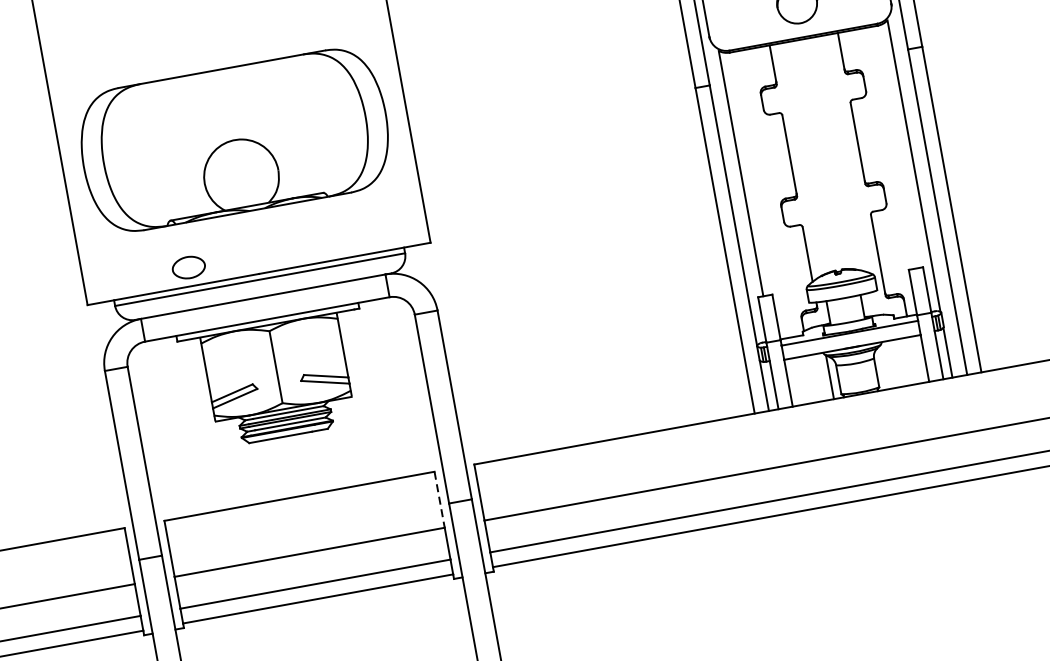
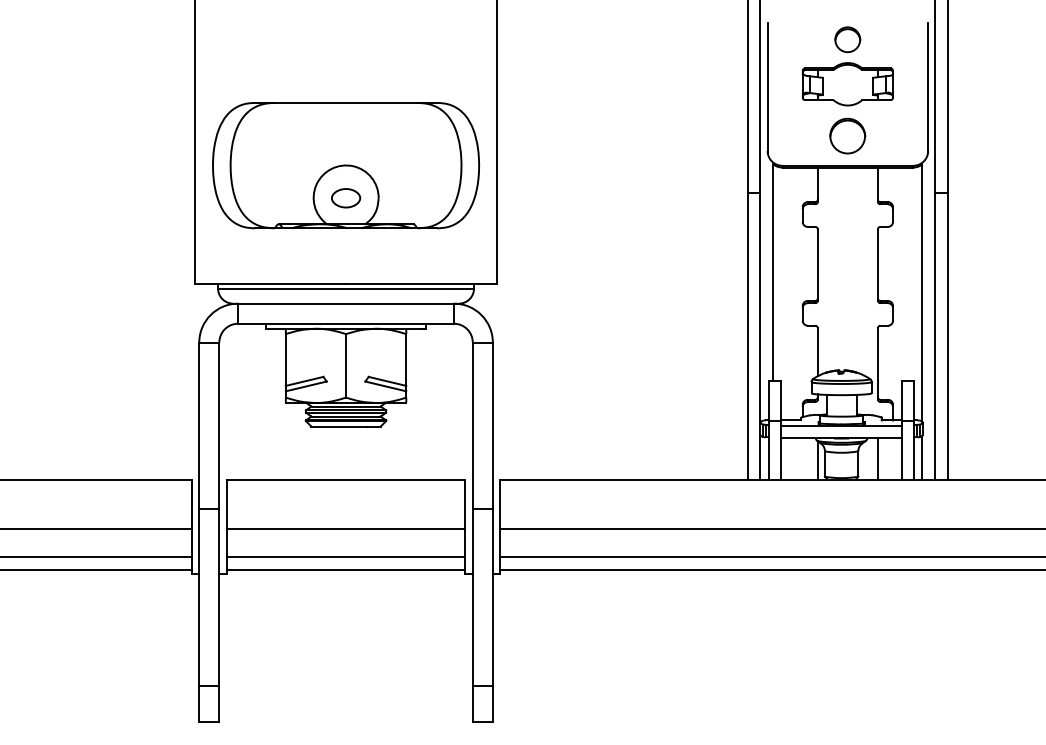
part: (189, 267) -> (346, 198), moved
line: (897, 362) -> (877, 458), added
line: (439, 499) -> (465, 504), dashed -> solid

